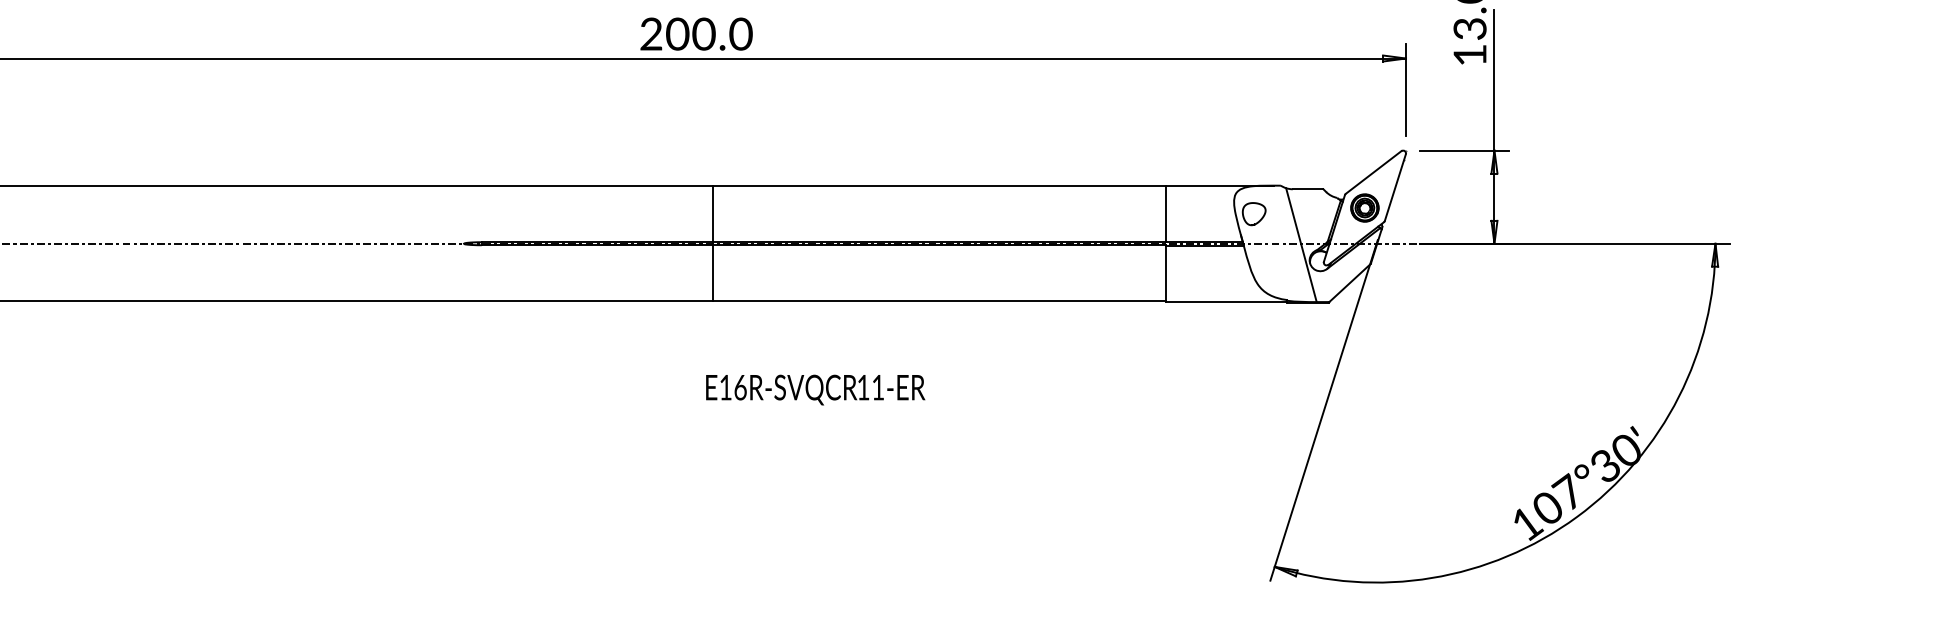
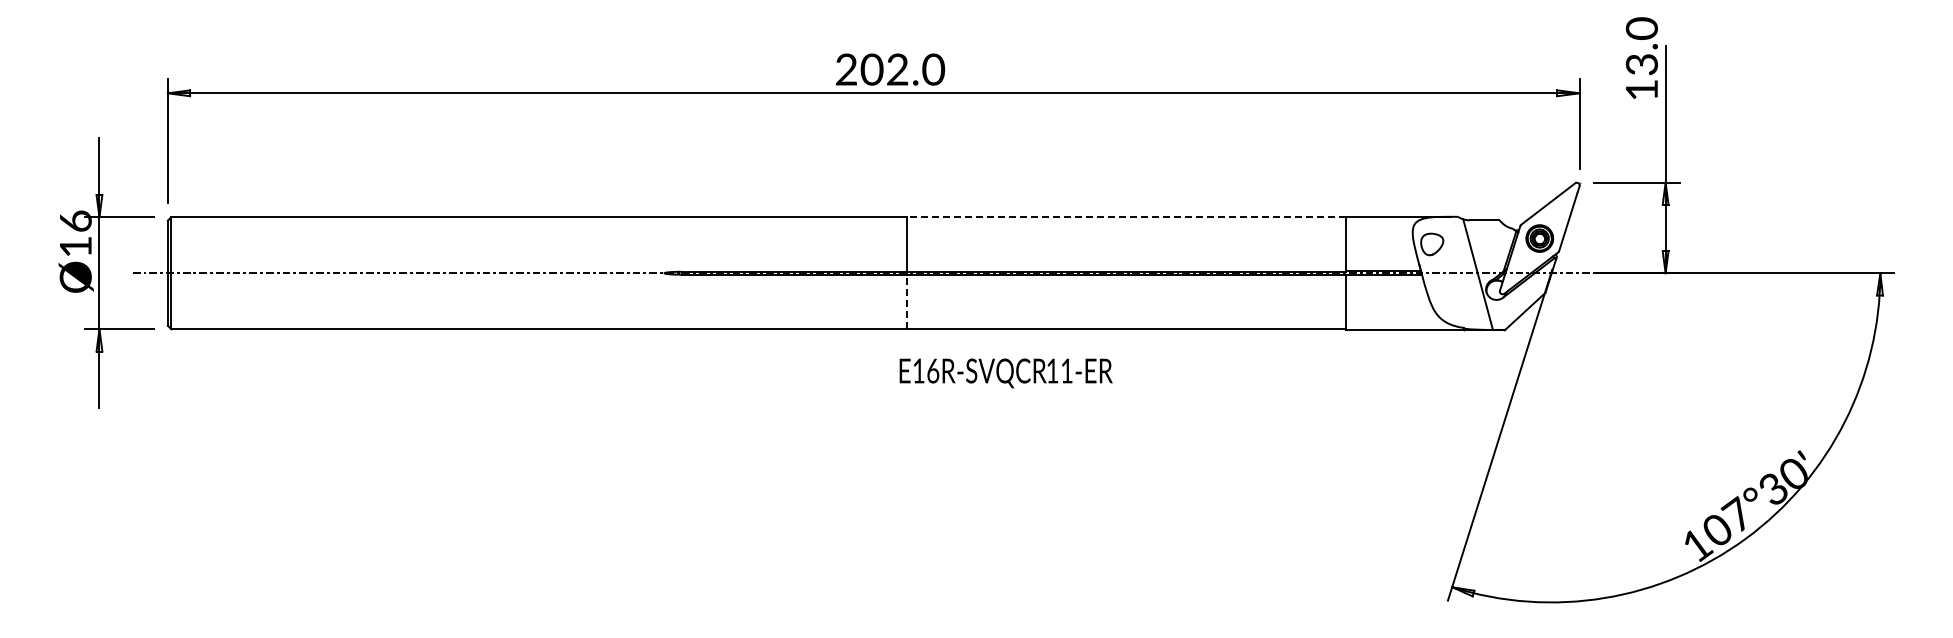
text: (703, 34) -> (897, 69), 200.0 -> 202.0
line: (939, 186) -> (1126, 217), solid -> dashed
line: (713, 272) -> (906, 301), solid -> dashed
text: (814, 390) -> (1005, 373), moved

